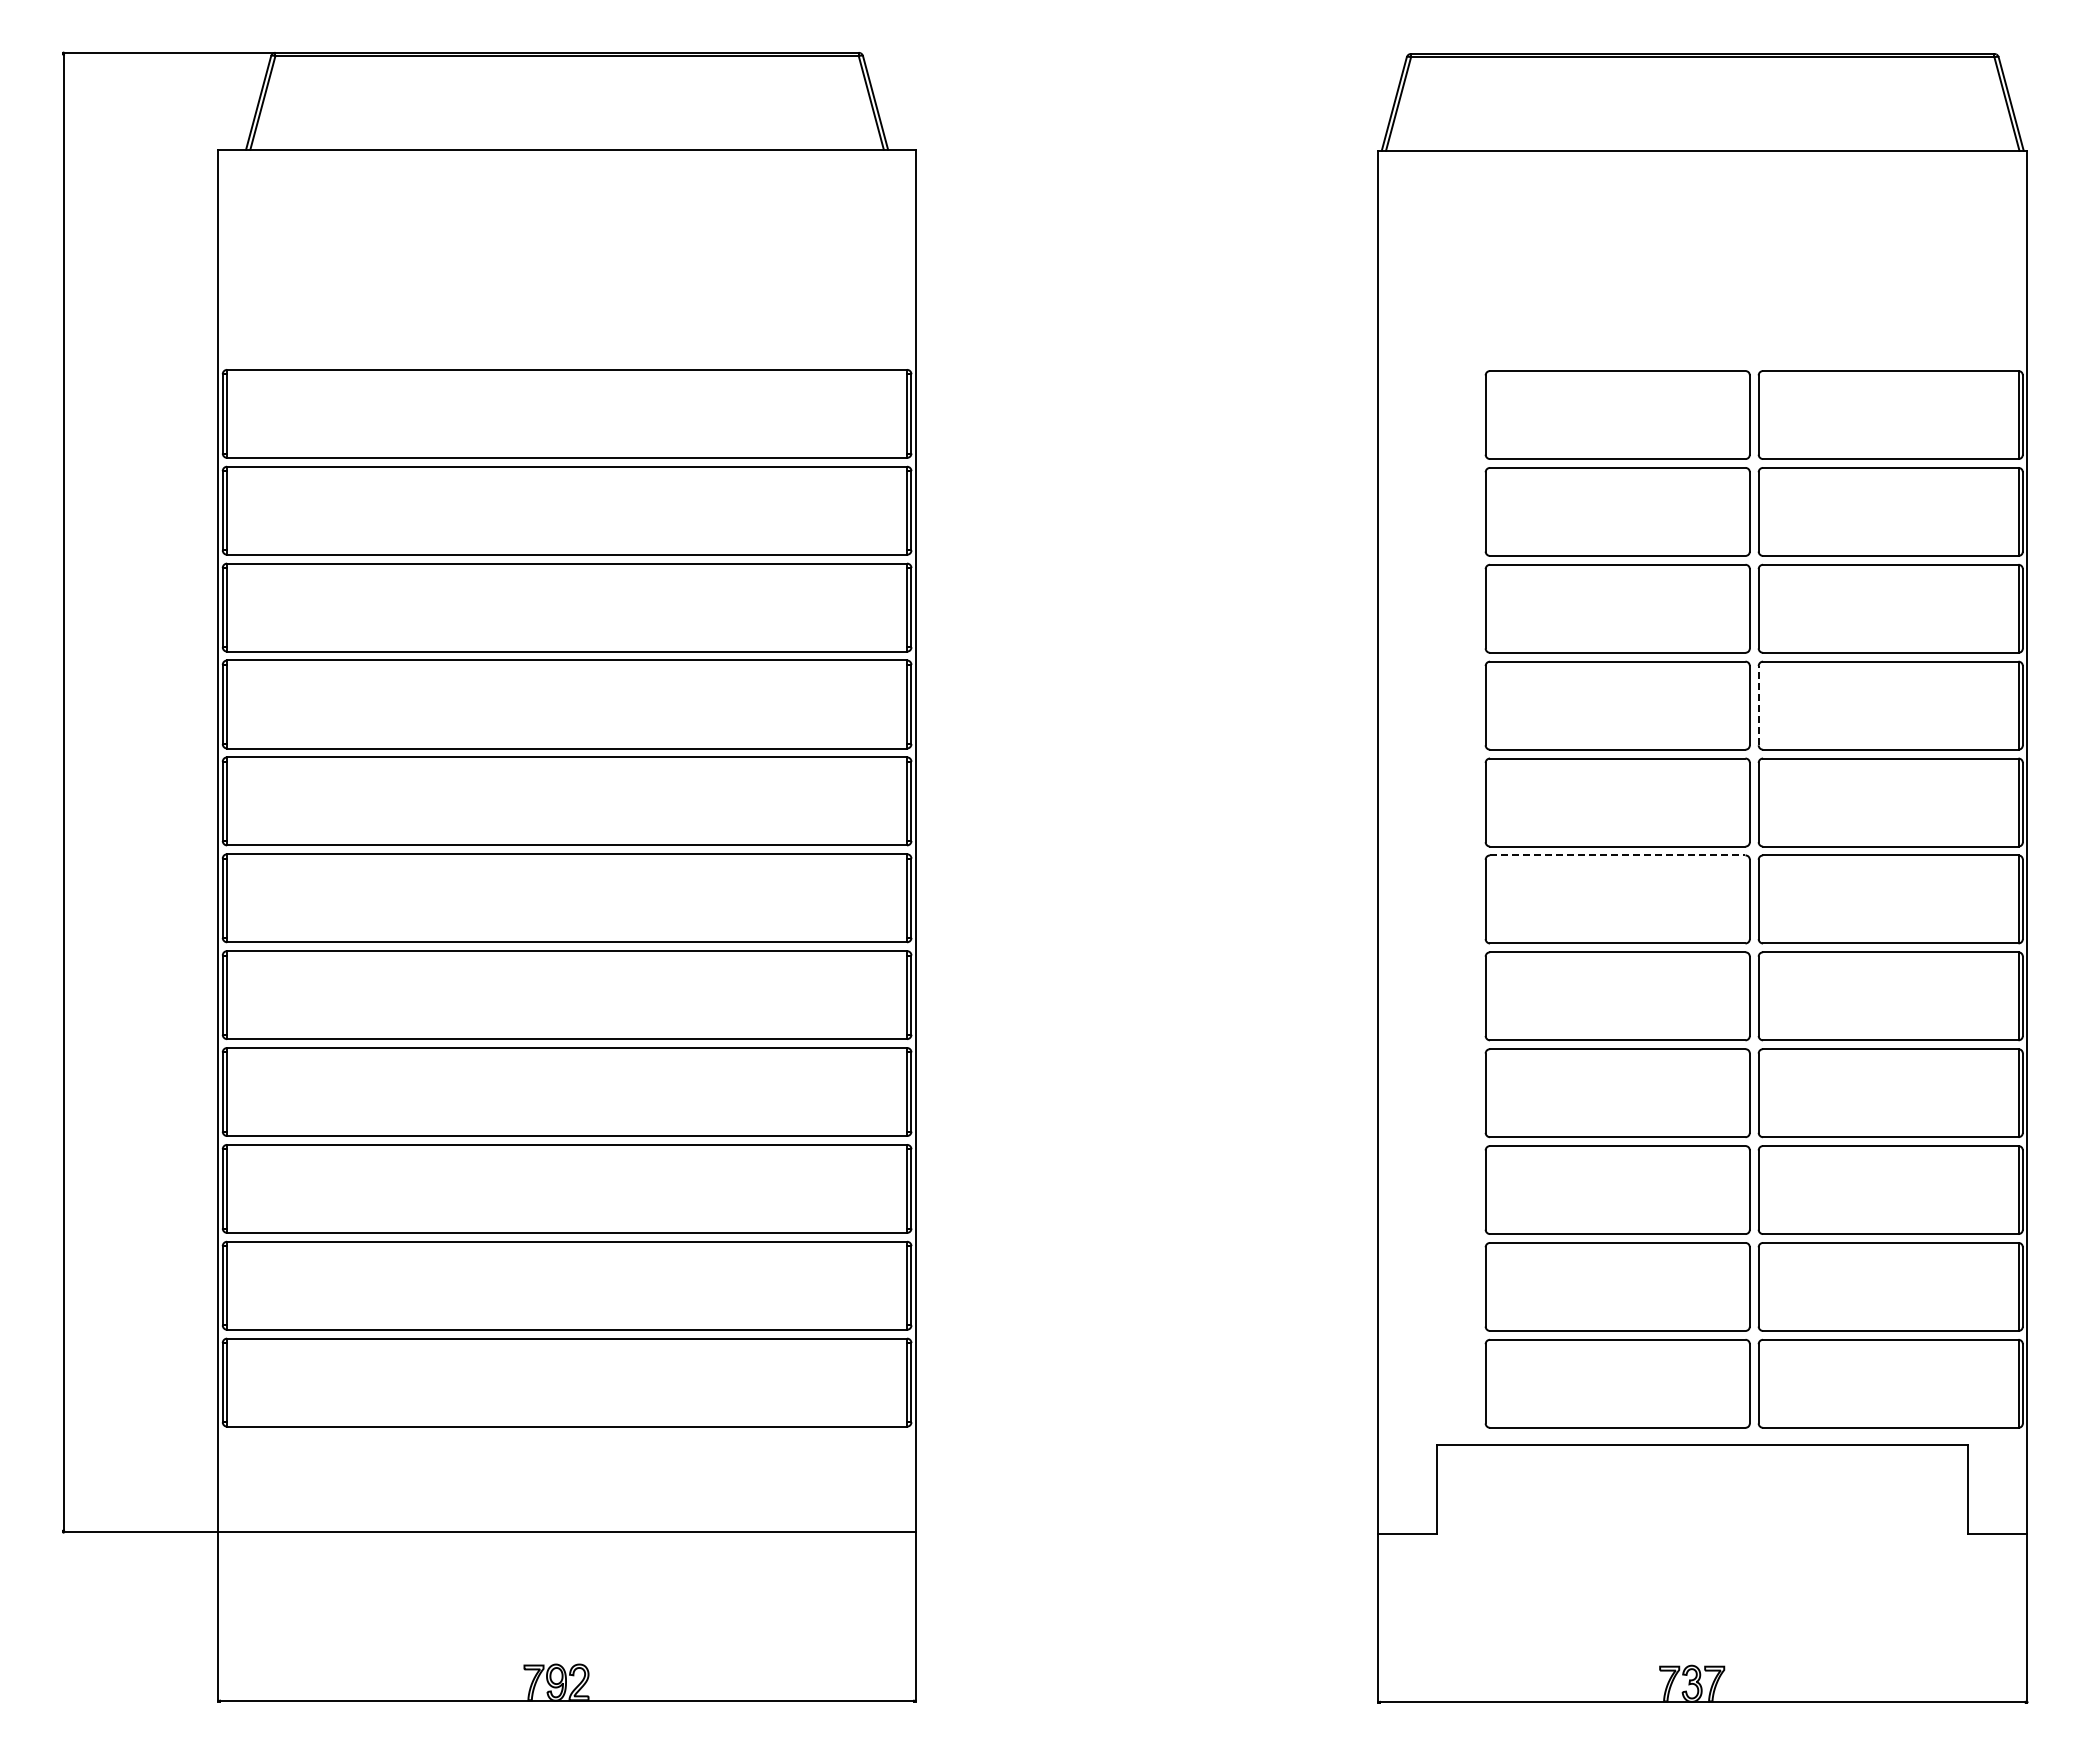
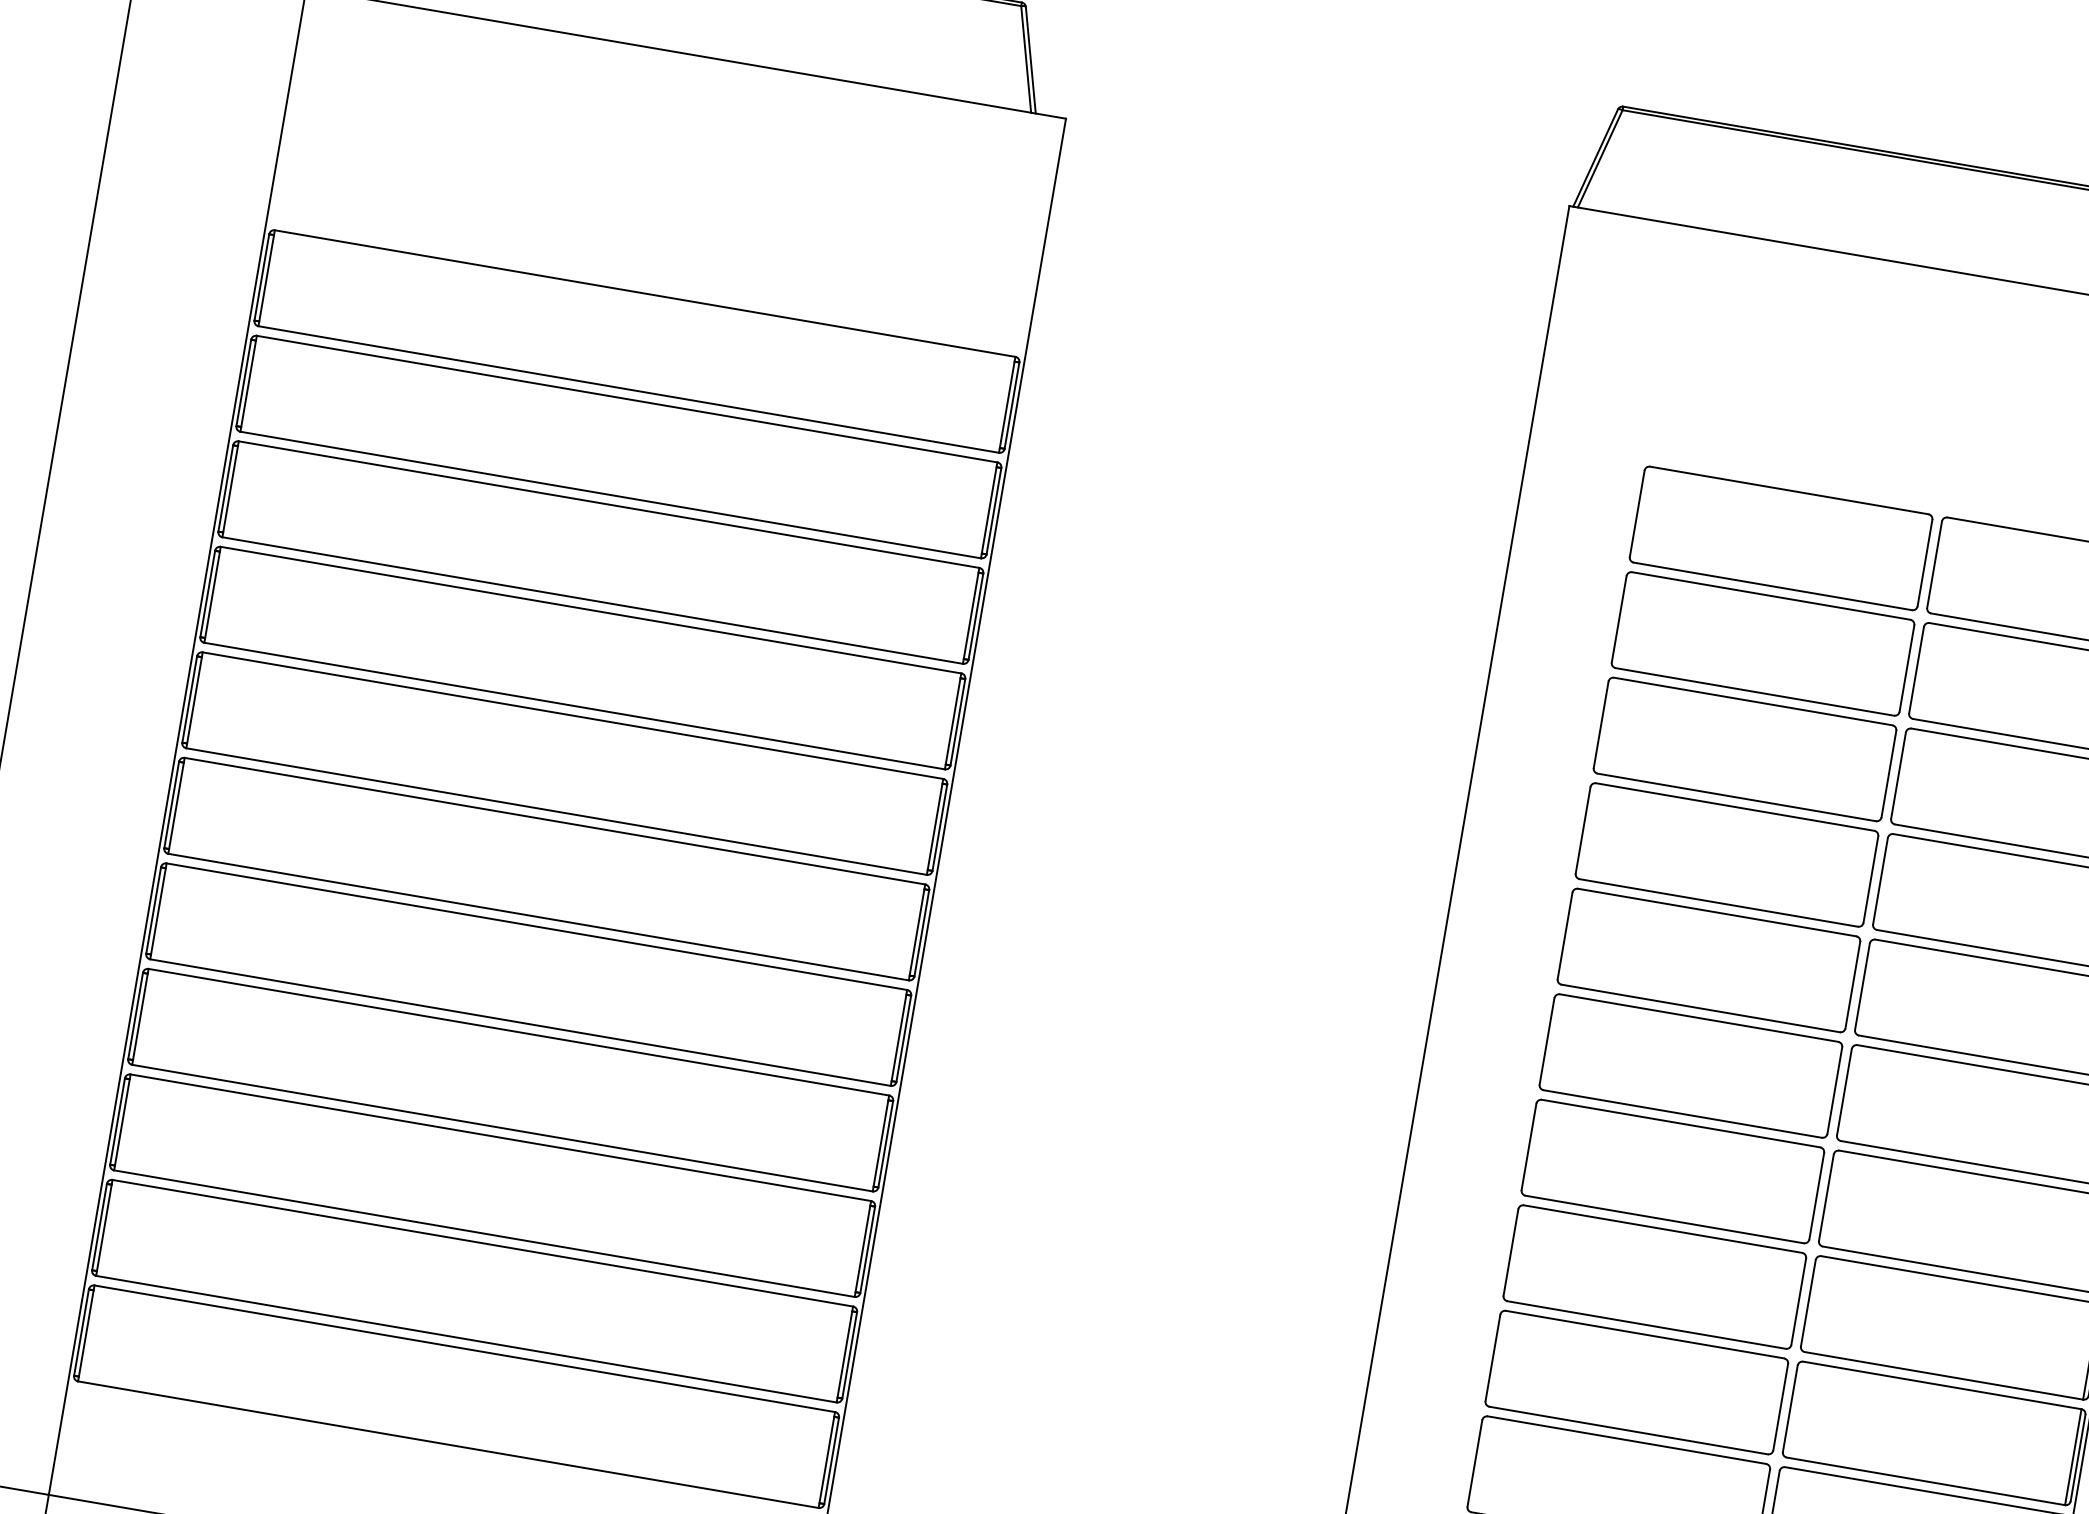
line: (1758, 705) -> (1880, 880), dashed -> solid
line: (1617, 855) -> (1698, 1018), dashed -> solid

